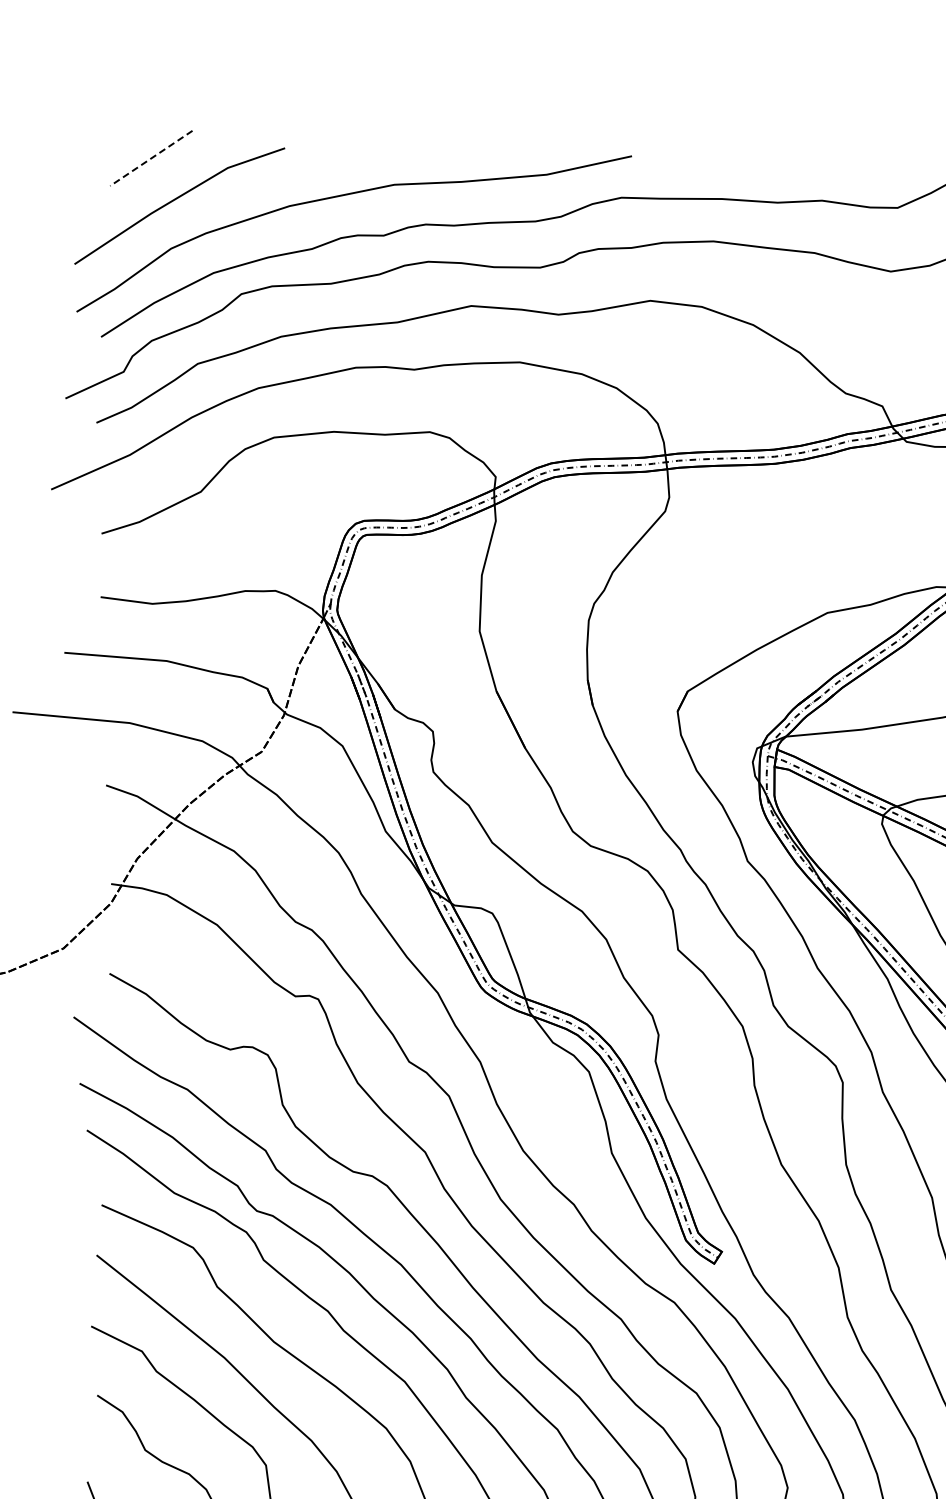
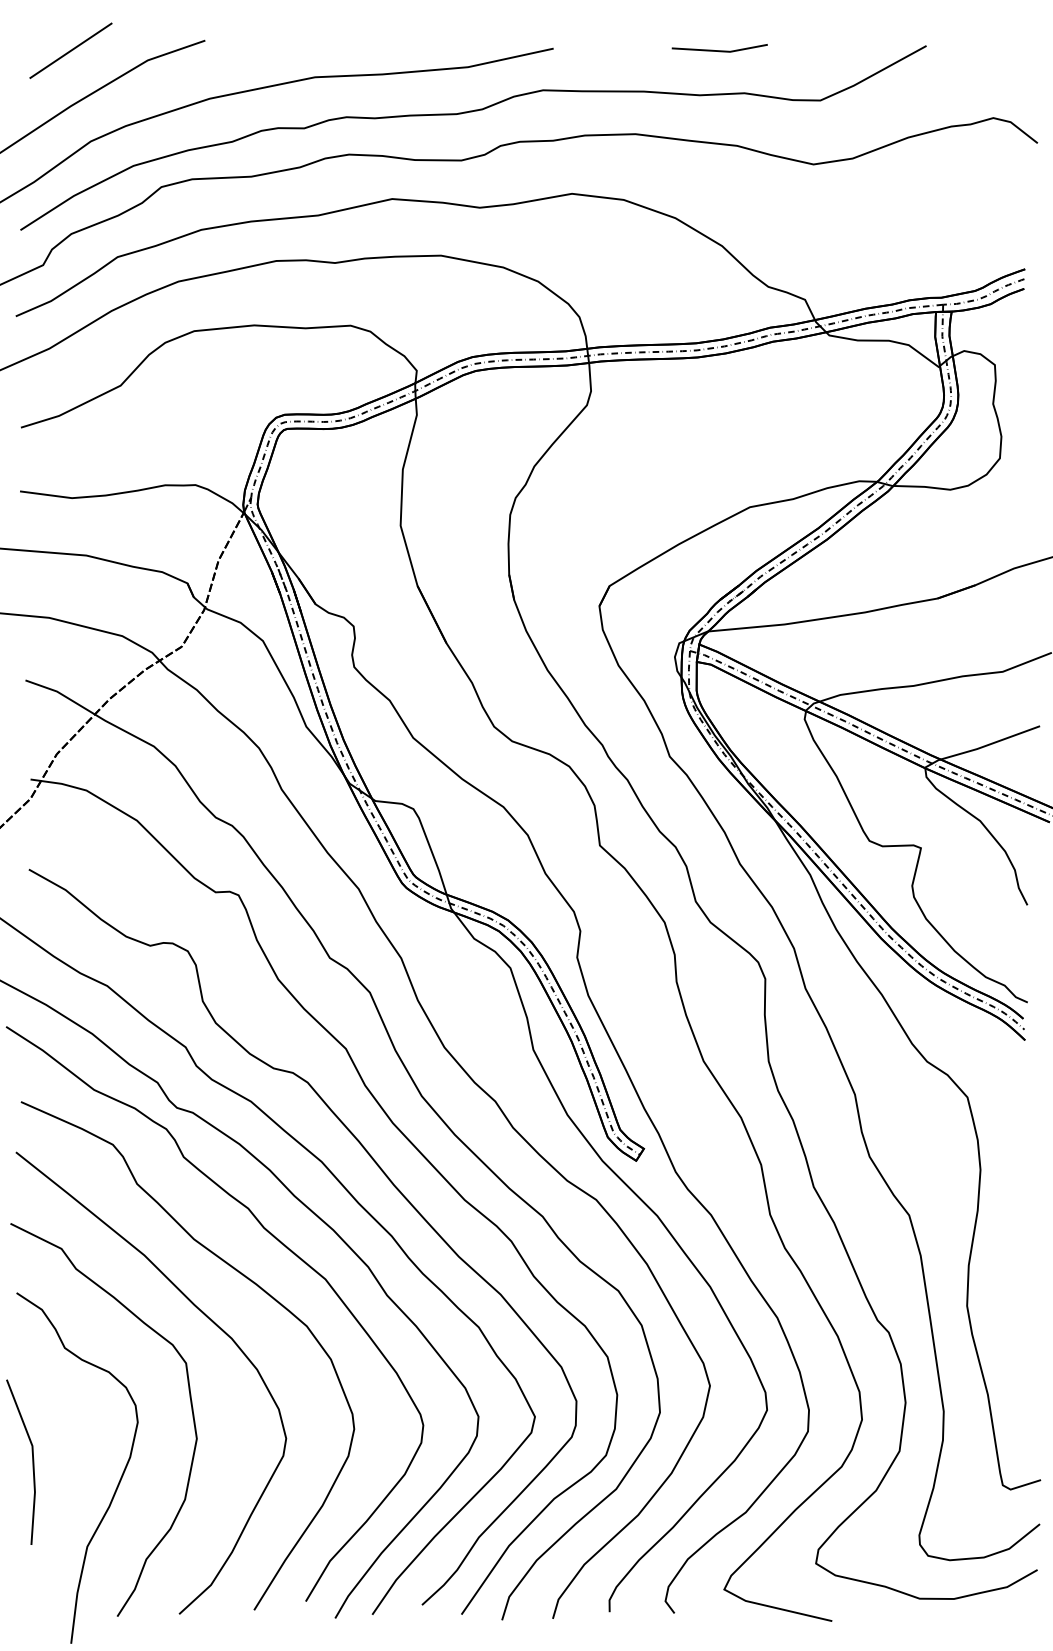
line: (150, 158) -> (70, 50), dashed -> solid
line: (797, 158) -> (719, 50), added

